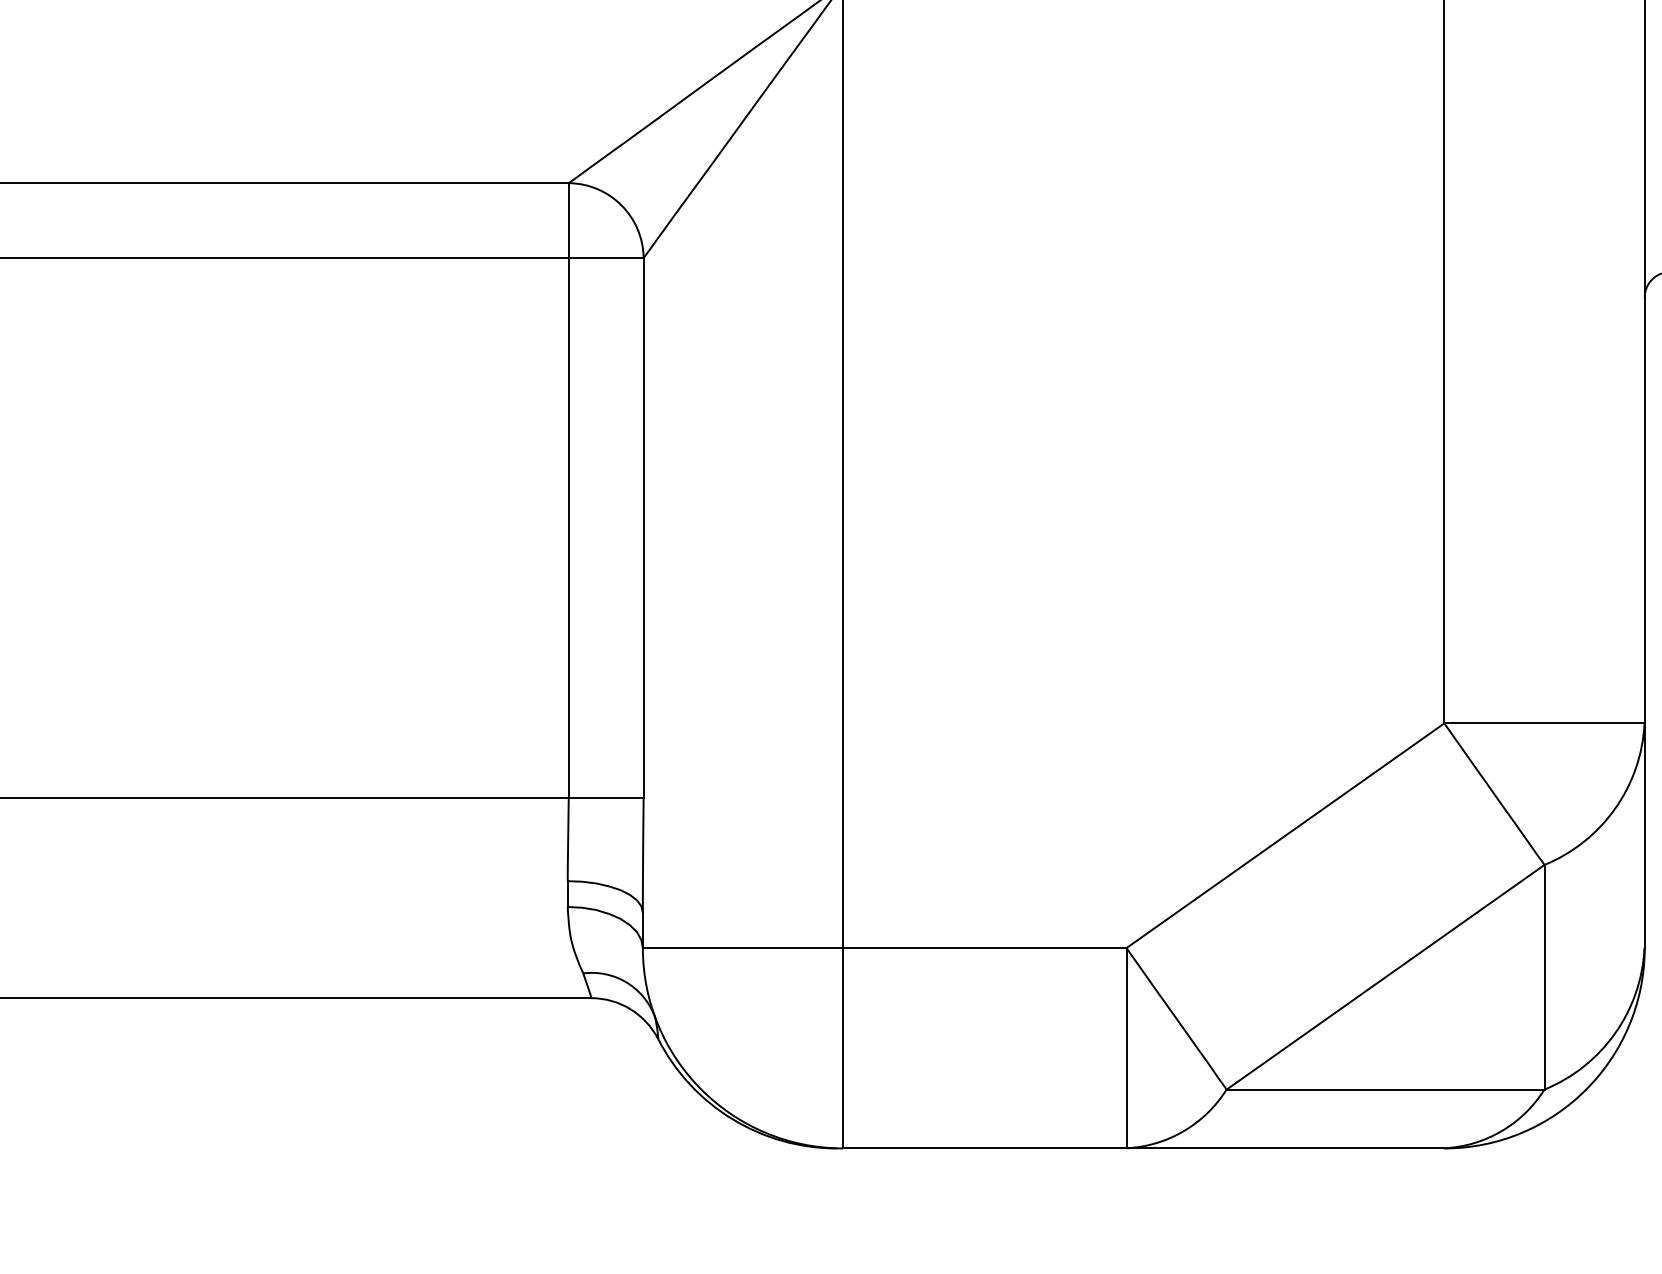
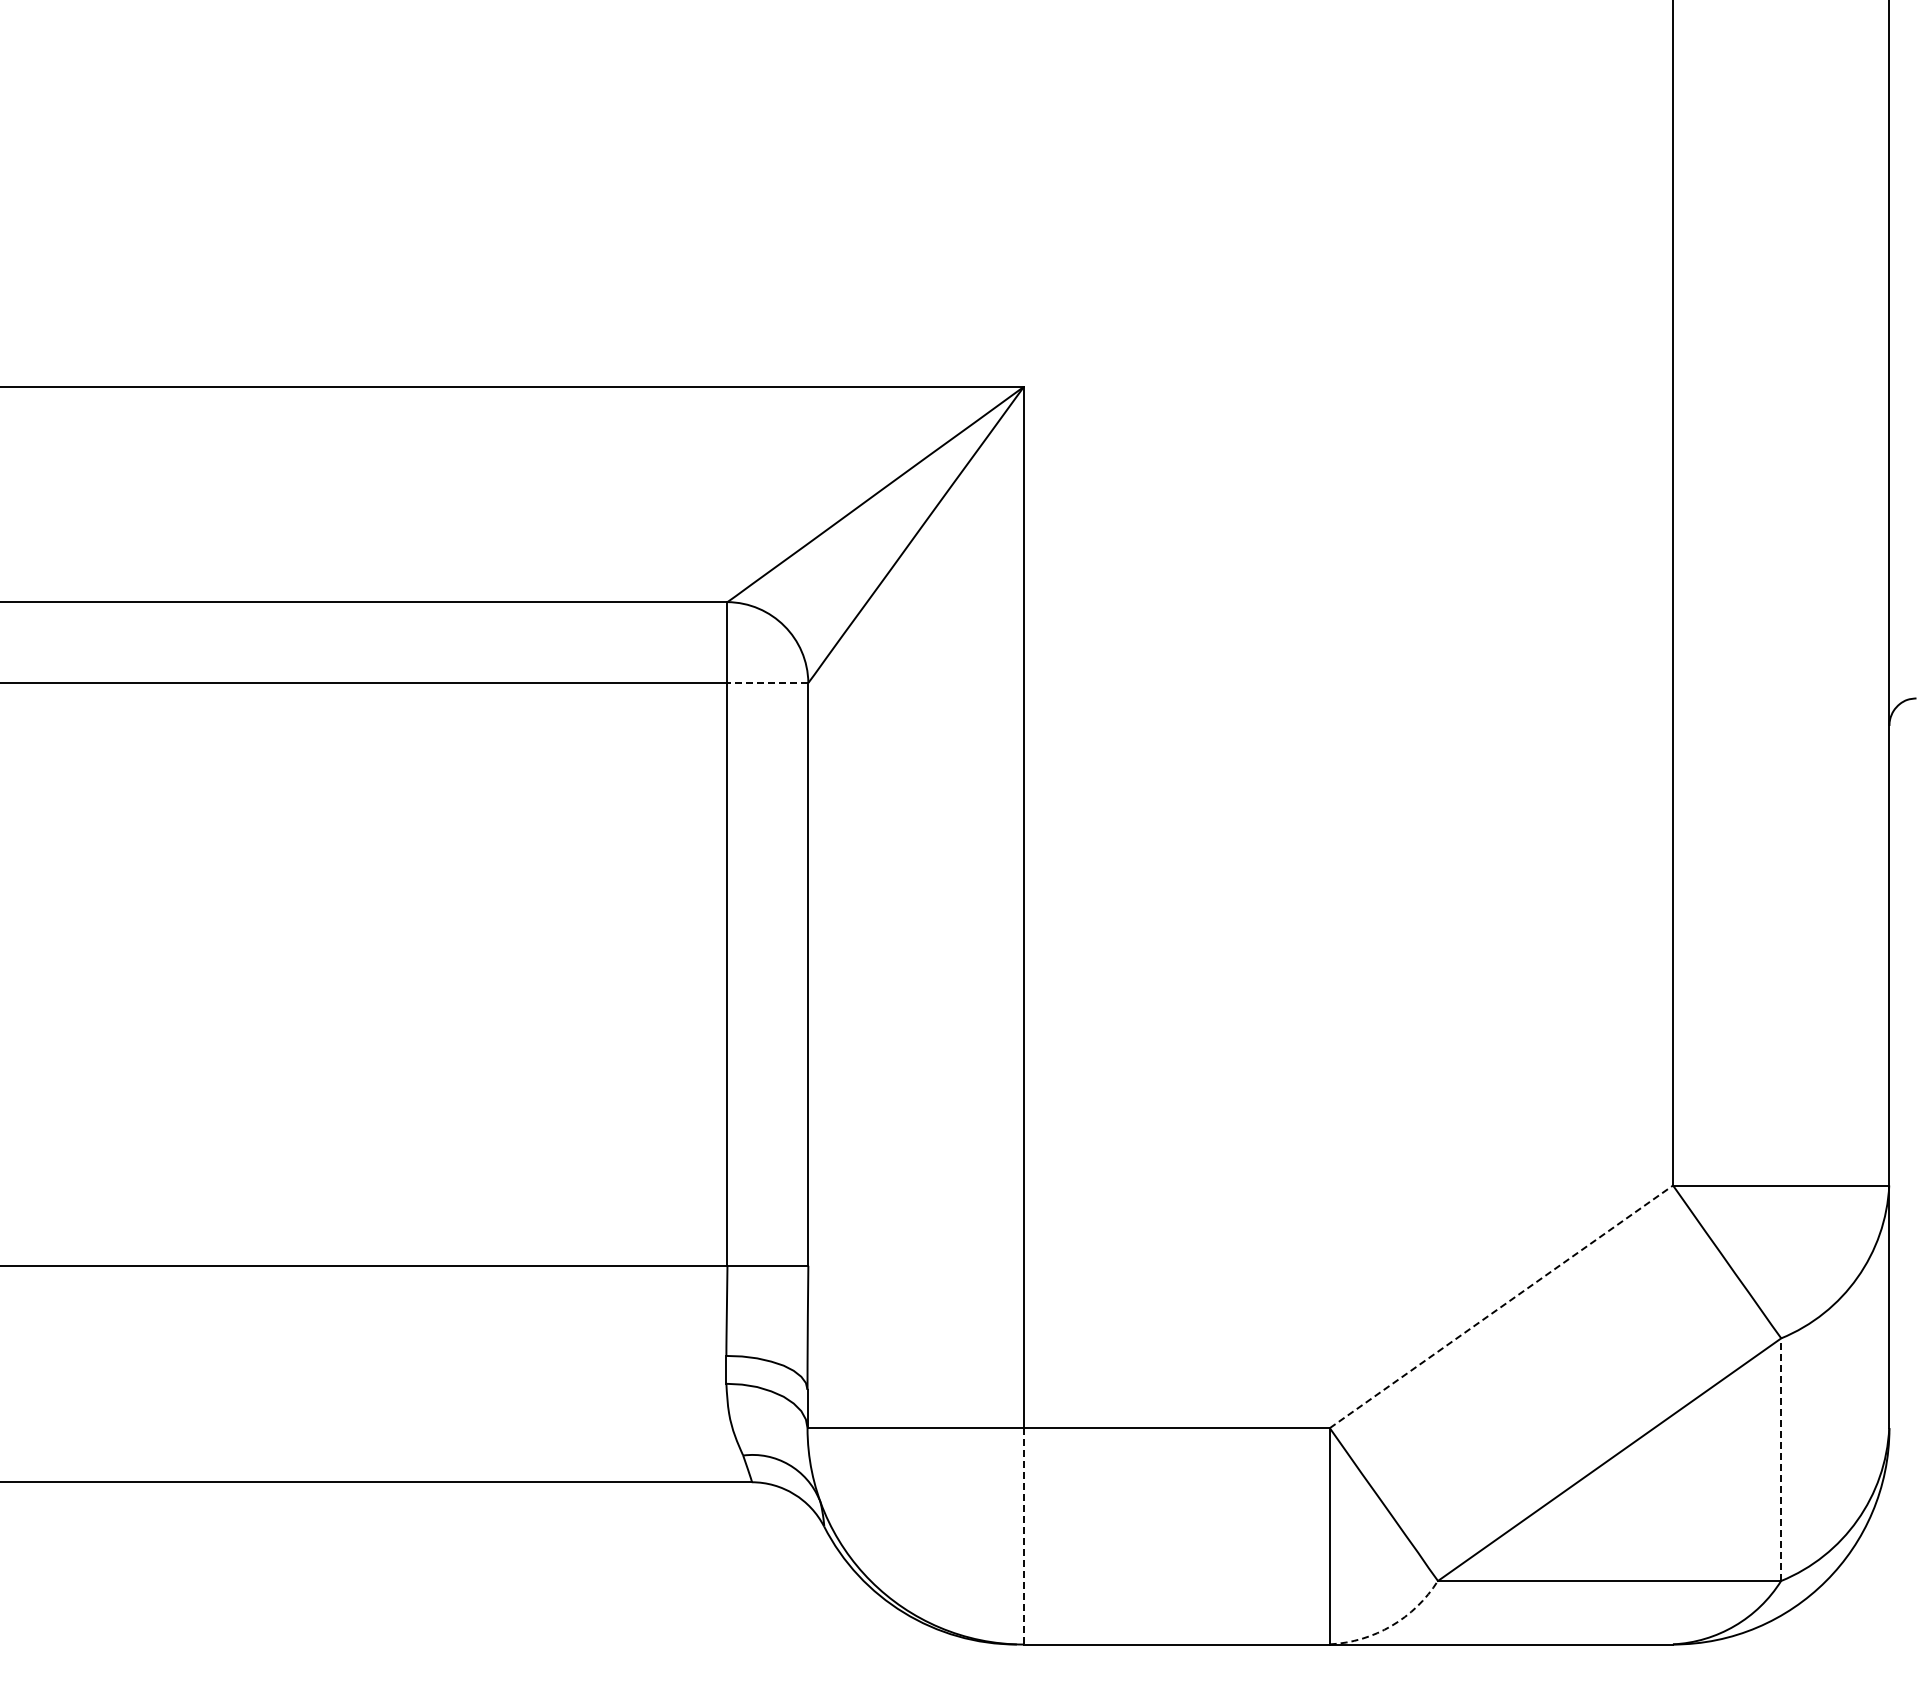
line: (605, 257) -> (767, 682), solid -> dashed
line: (1285, 835) -> (1501, 1306), solid -> dashed
line: (1544, 977) -> (1781, 1459), solid -> dashed
line: (842, 1048) -> (1023, 1536), solid -> dashed
arc: (1183, 1130) -> (1391, 1625), solid -> dashed

